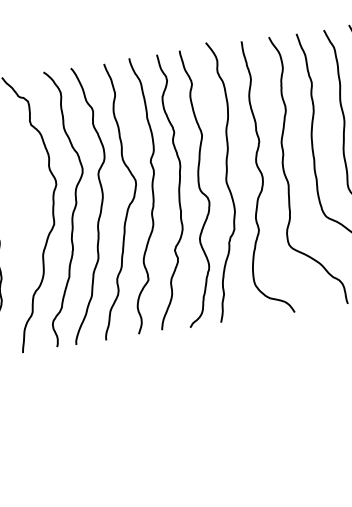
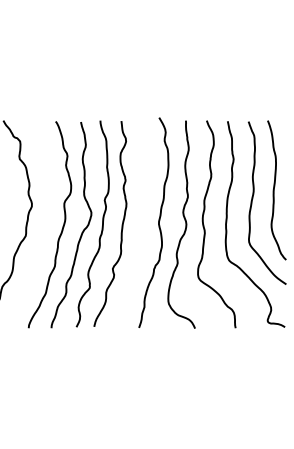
curve: (198, 187) -> (137, 224), removed
curve: (72, 208) -> (41, 226), removed

